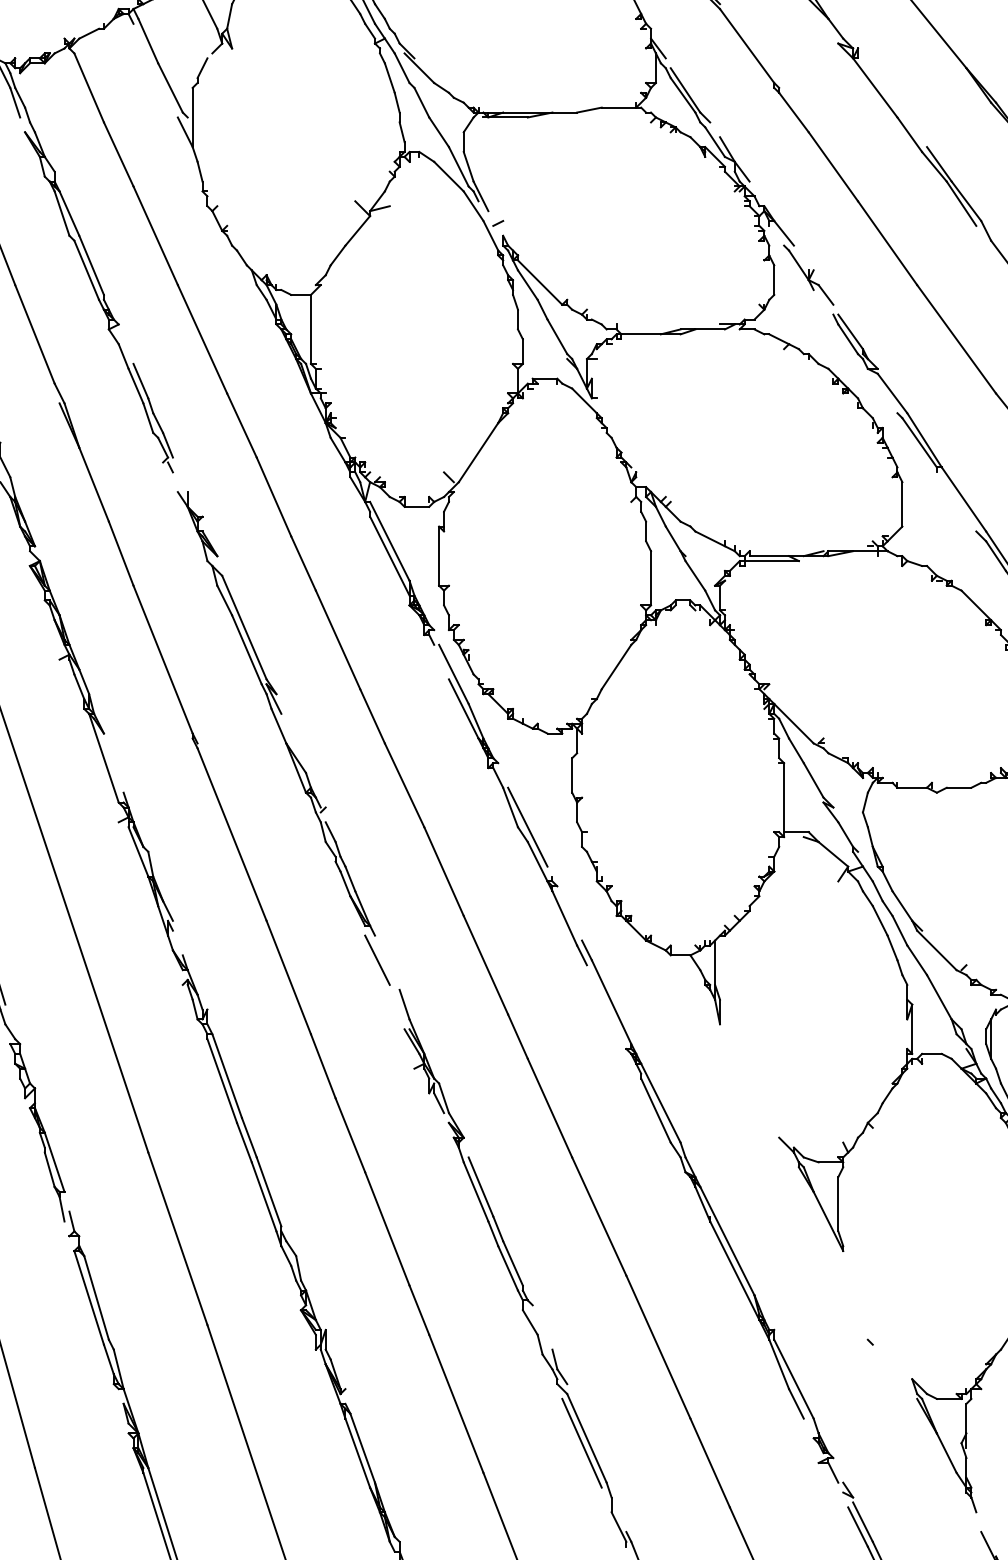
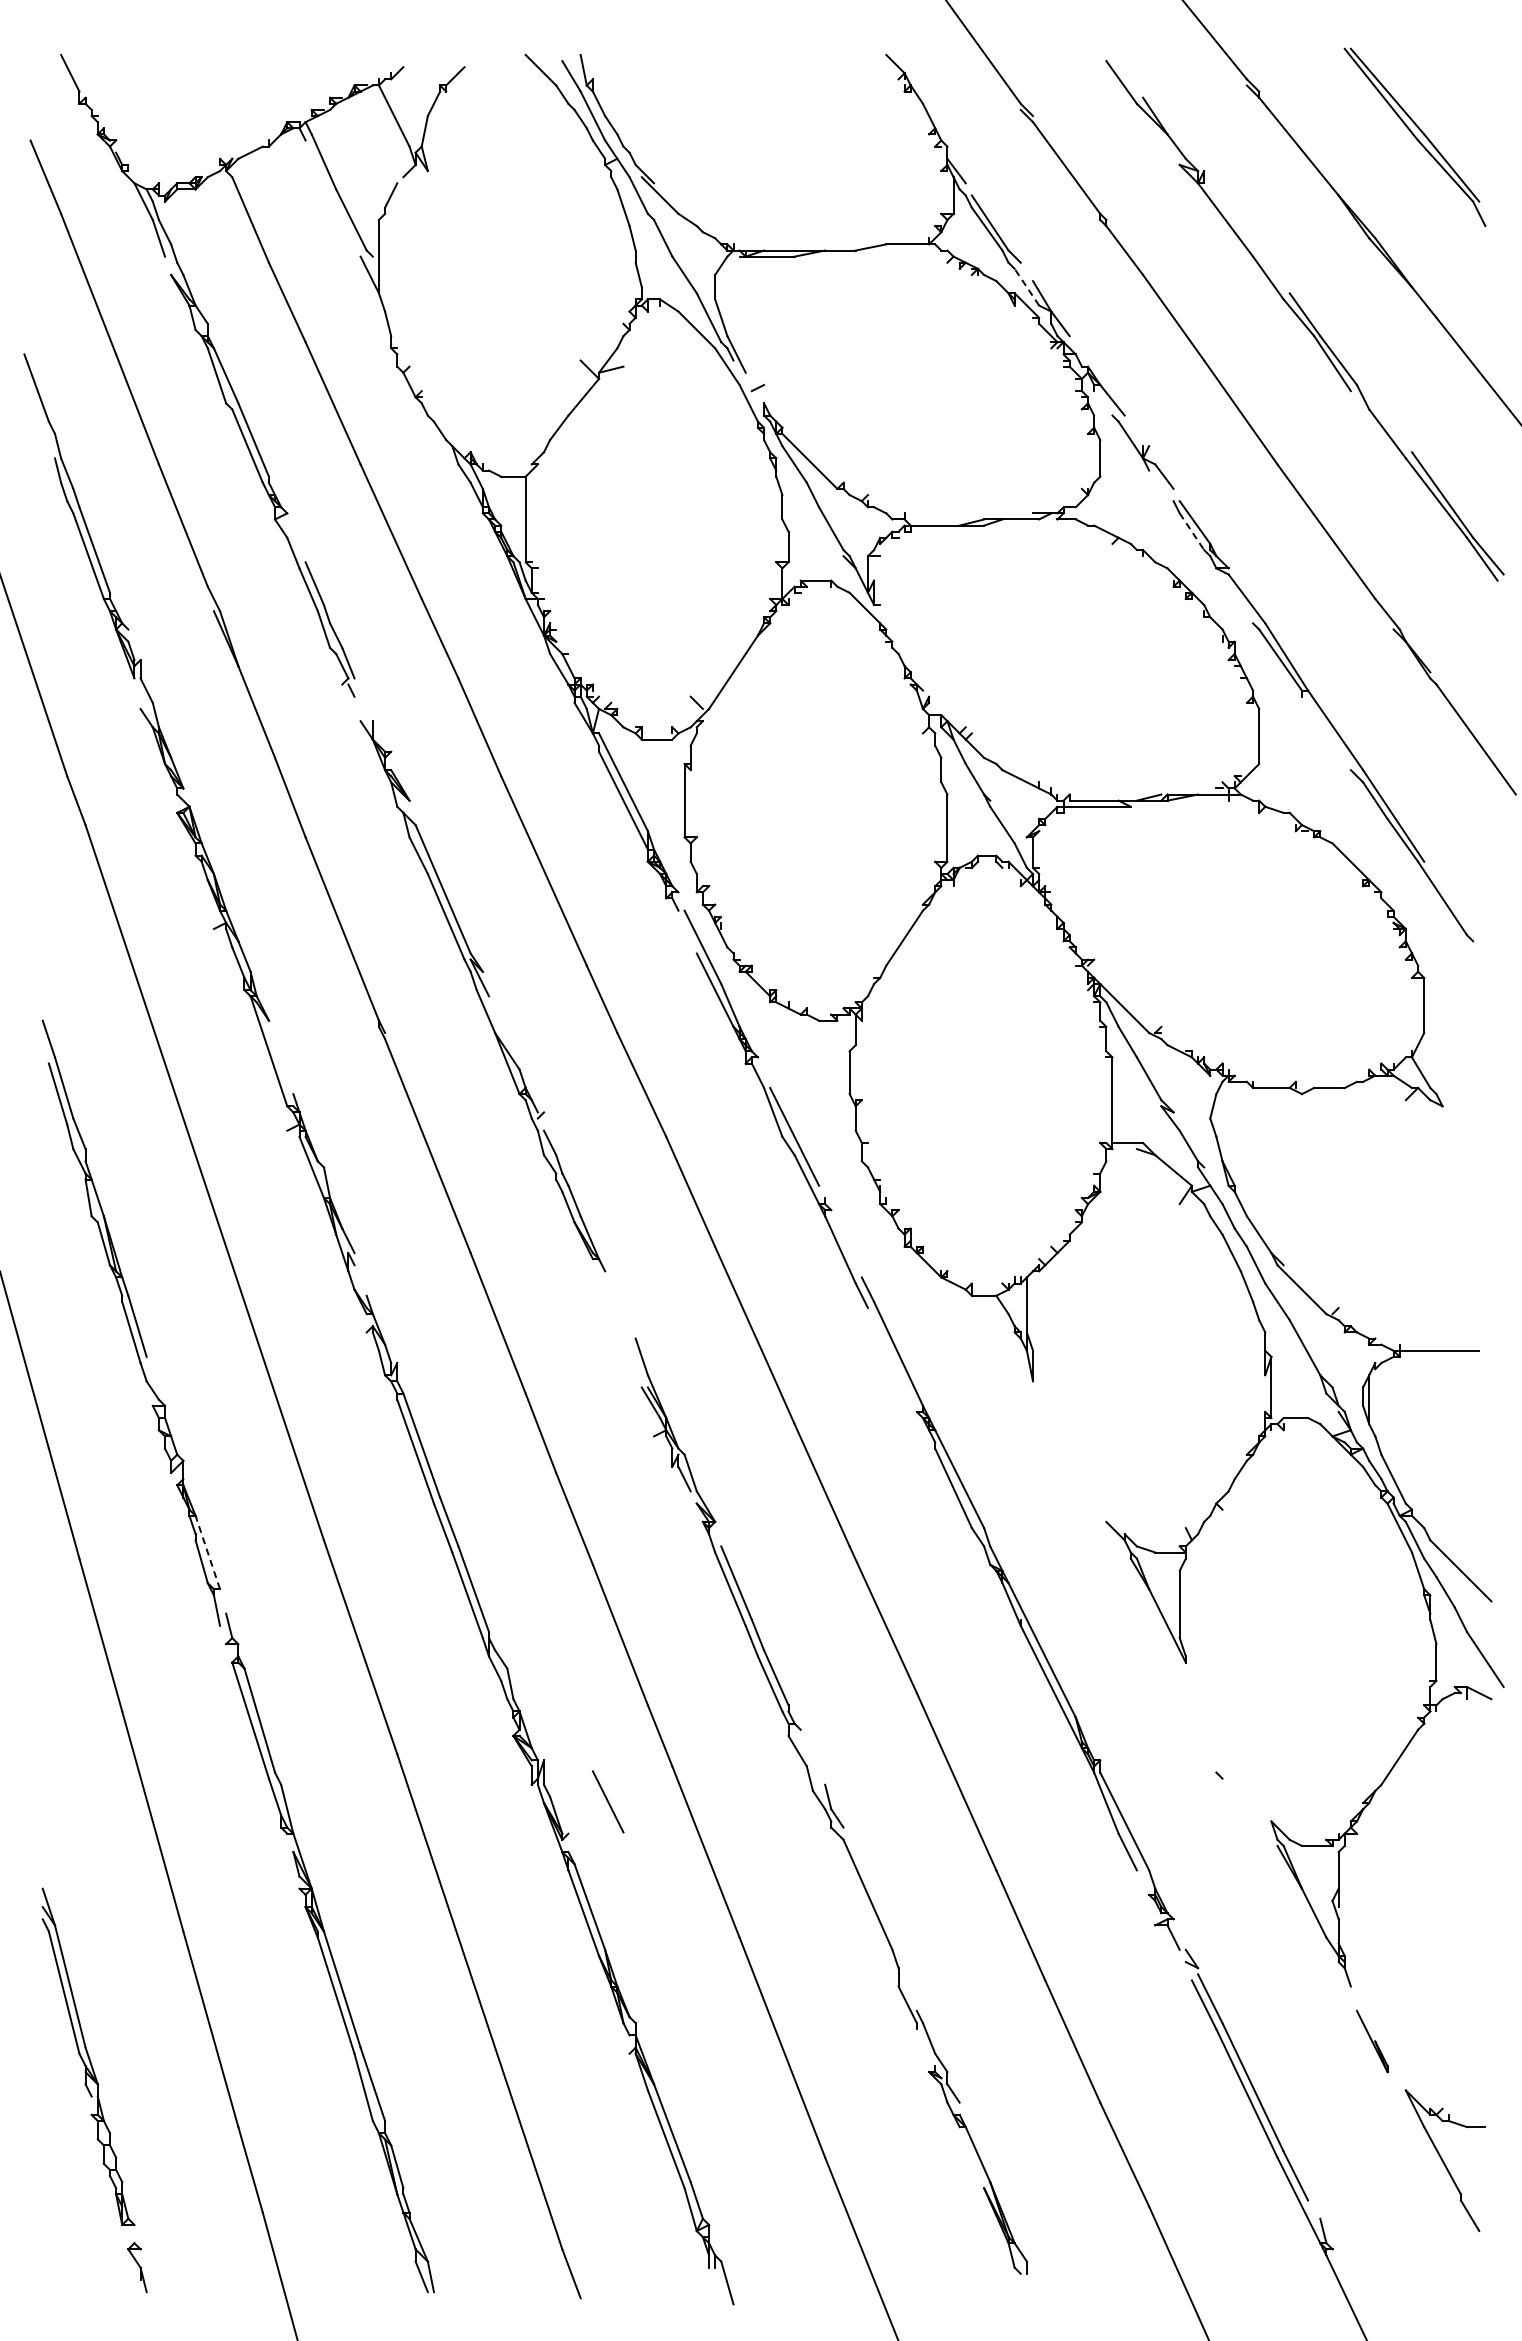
line: (714, 141) -> (1026, 286), solid -> dashed
line: (848, 339) -> (1192, 532), solid -> dashed
line: (377, 959) -> (608, 1801), moved
line: (54, 1162) -> (207, 1552), solid -> dashed
line: (581, 1442) -> (861, 1900), removed

